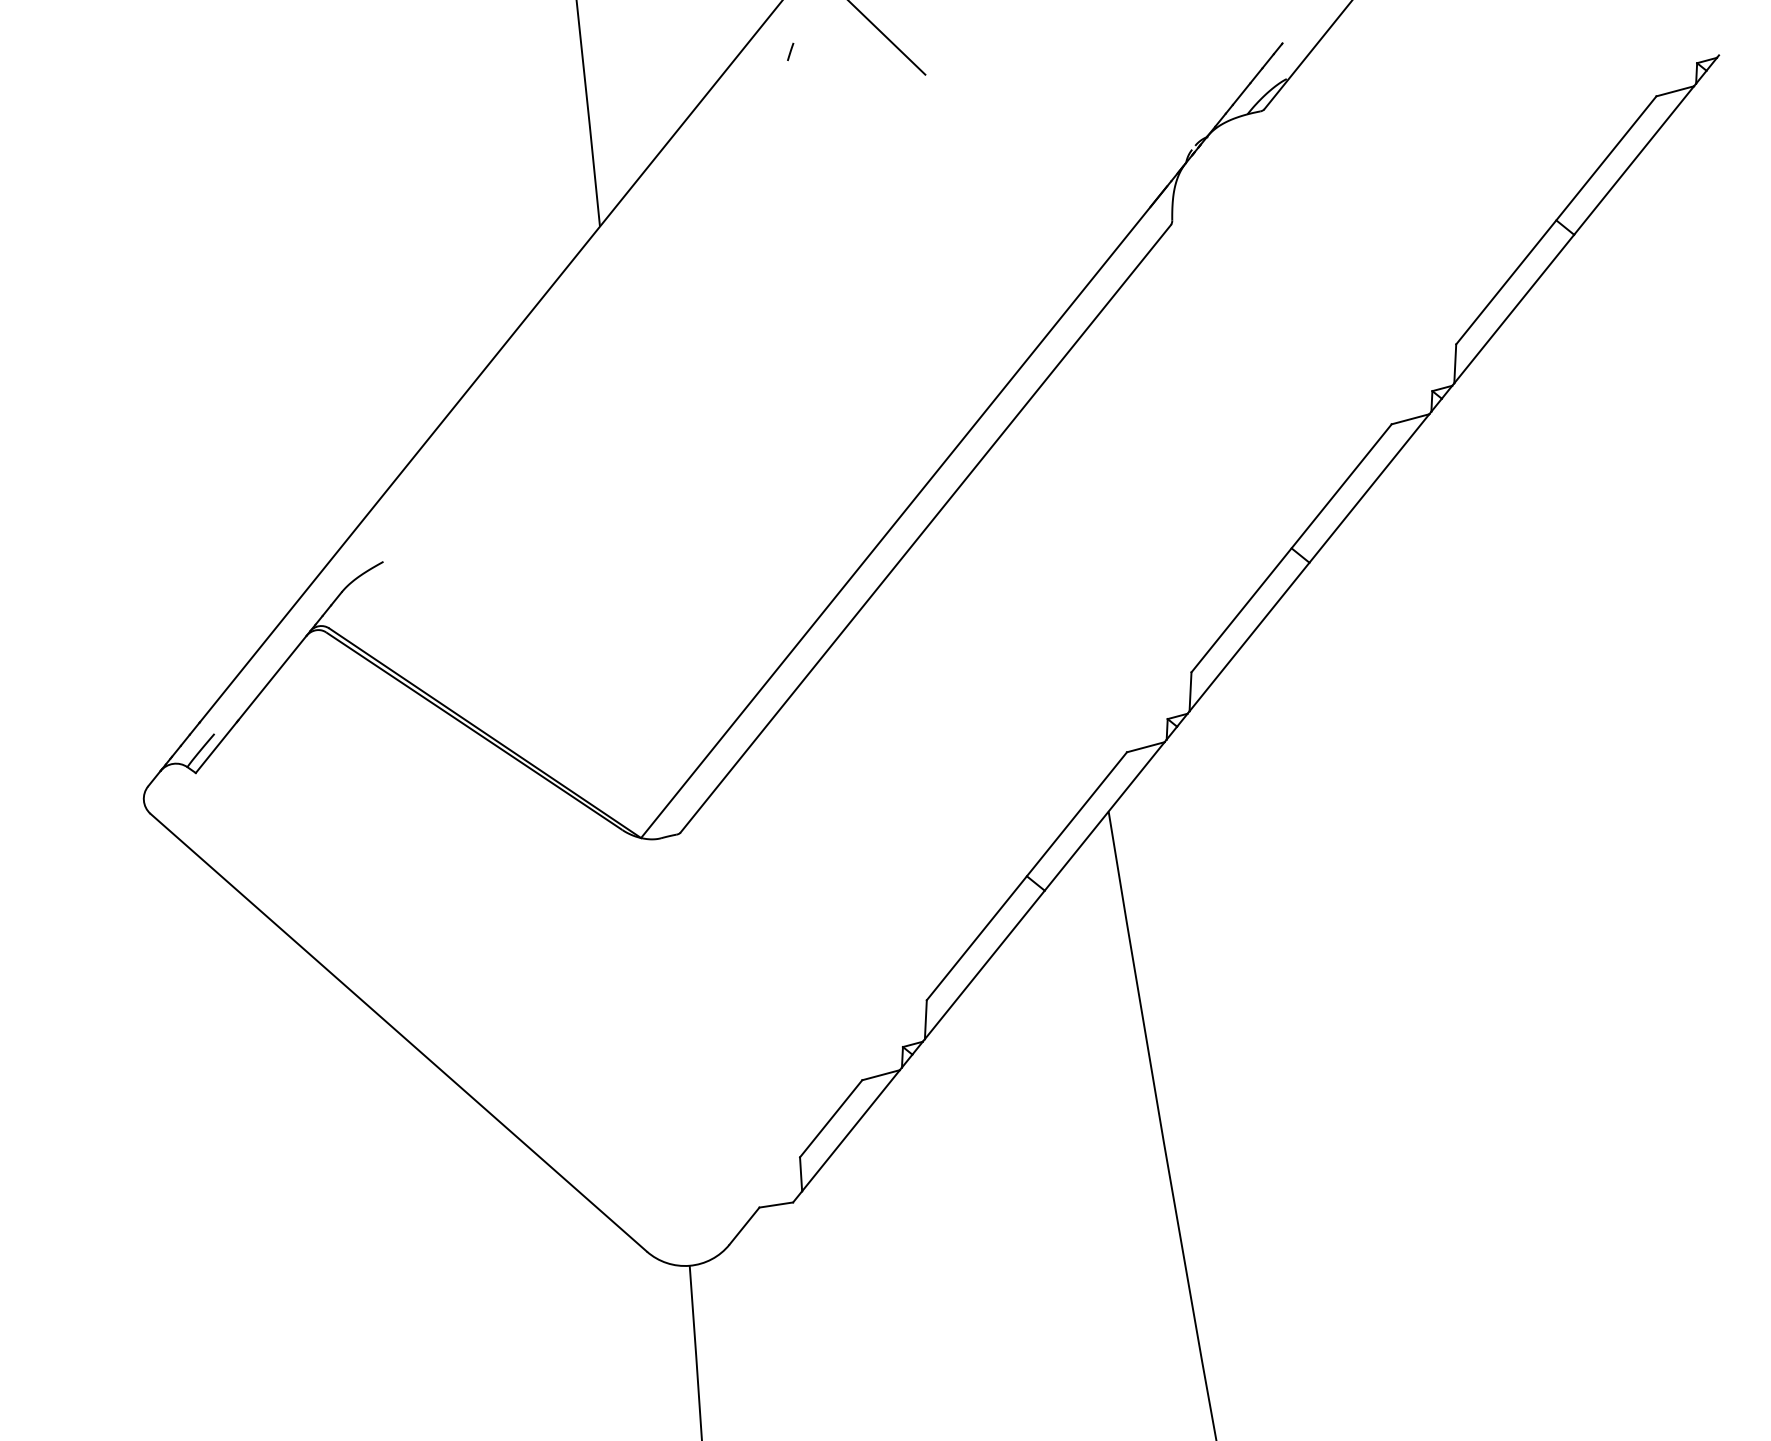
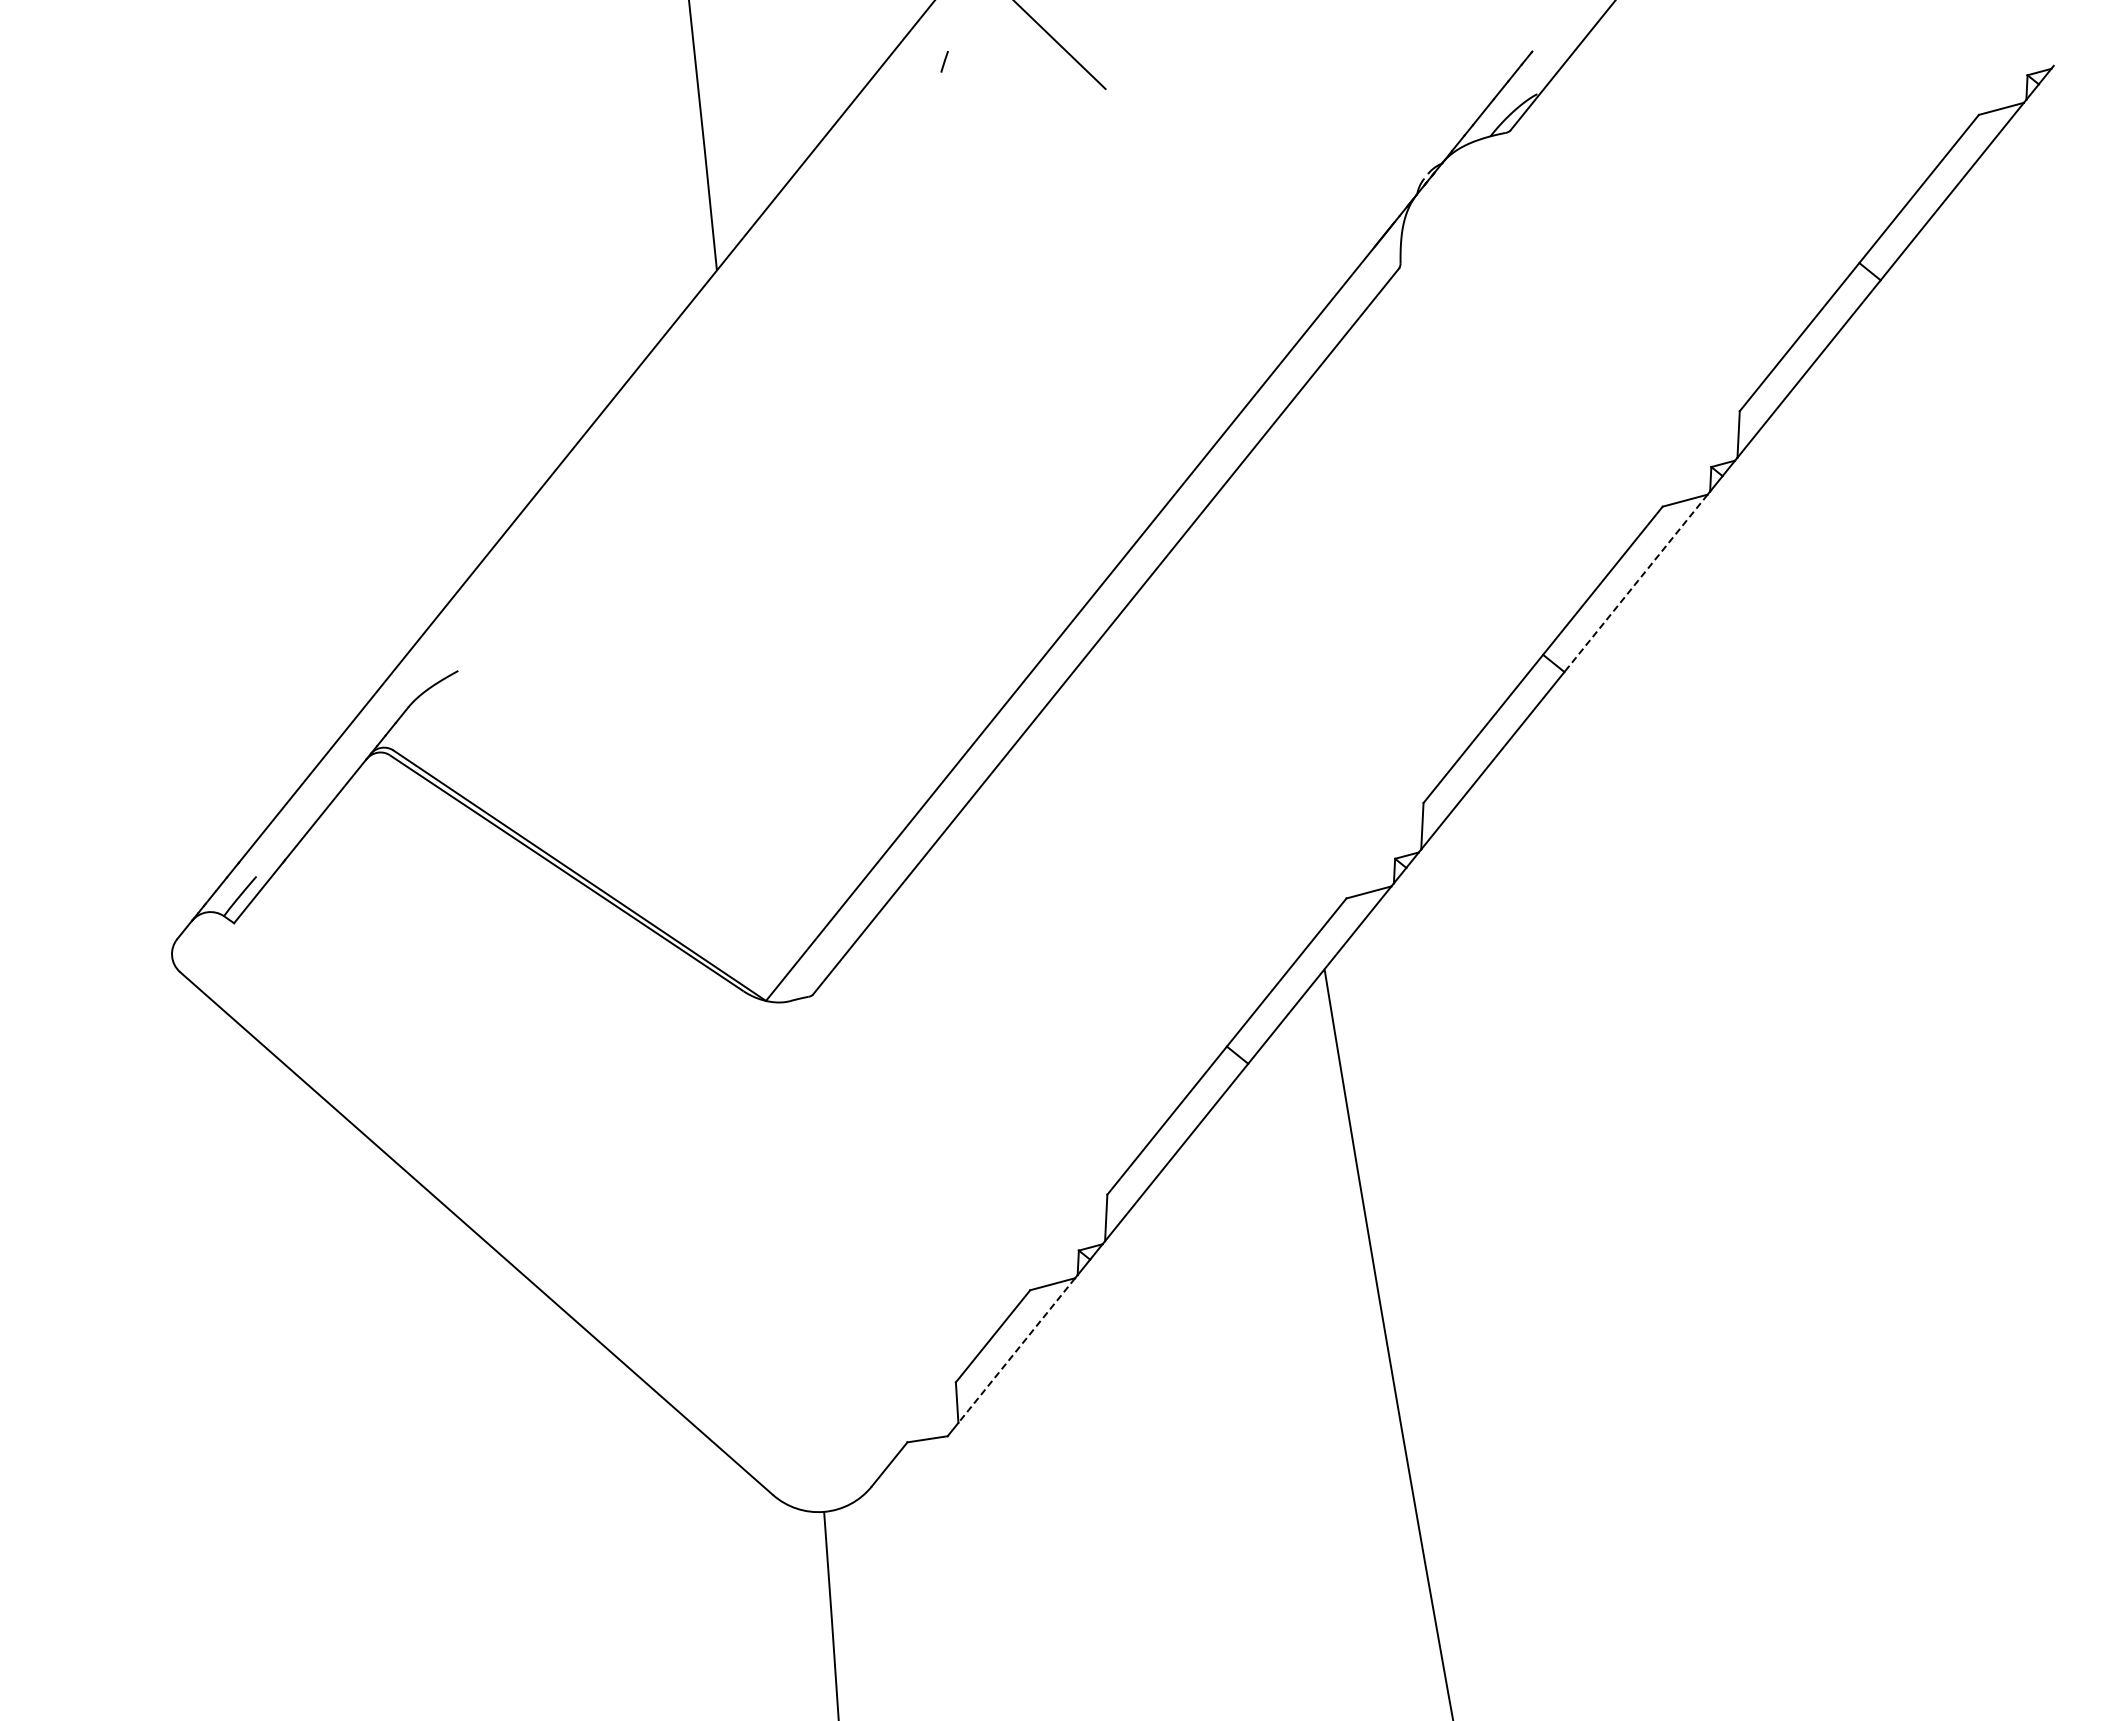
line: (1369, 488) -> (1636, 583), solid -> dashed
line: (850, 1130) -> (1016, 1350), solid -> dashed

